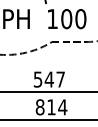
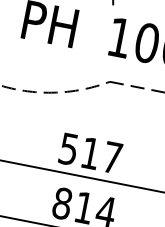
text: (49, 79) -> (90, 153), 547 -> 517

